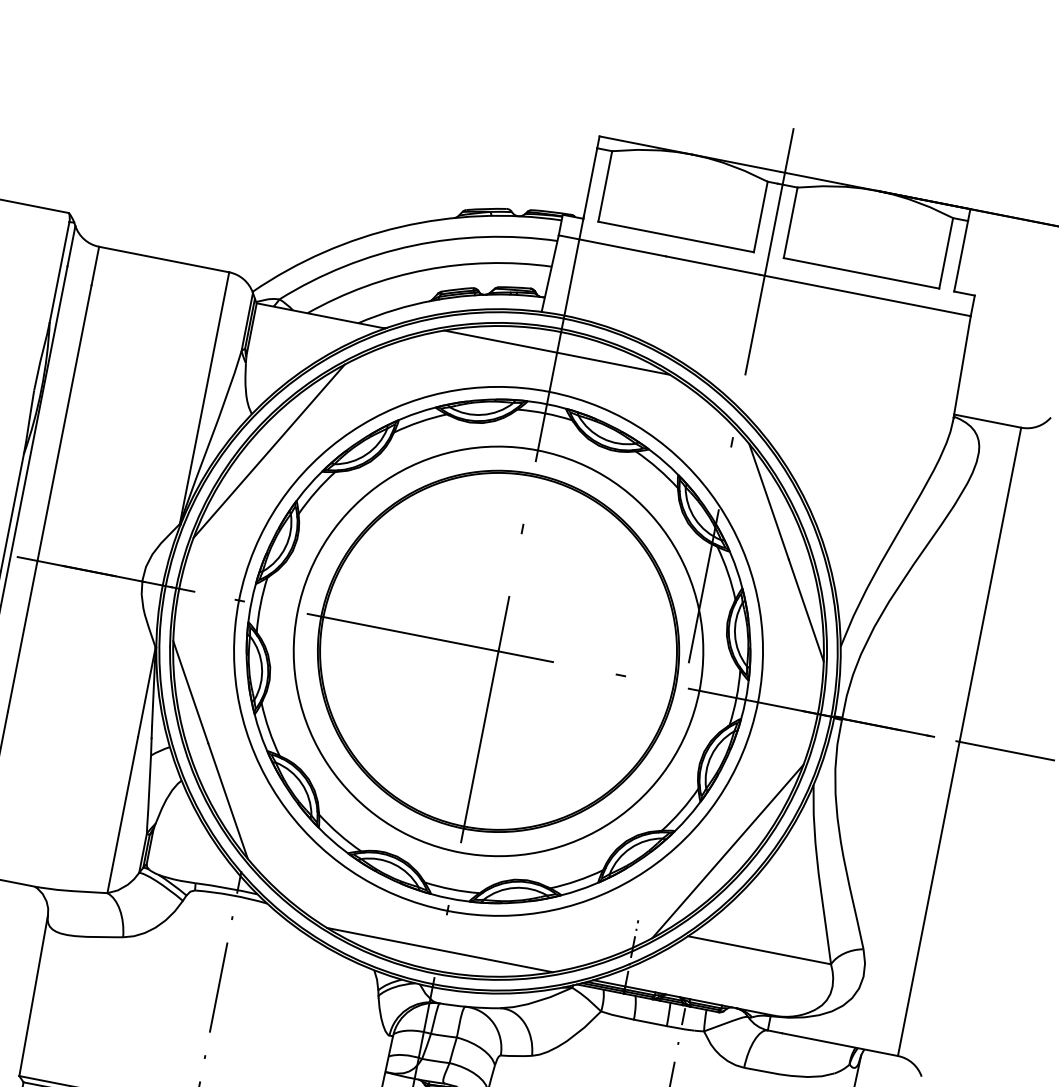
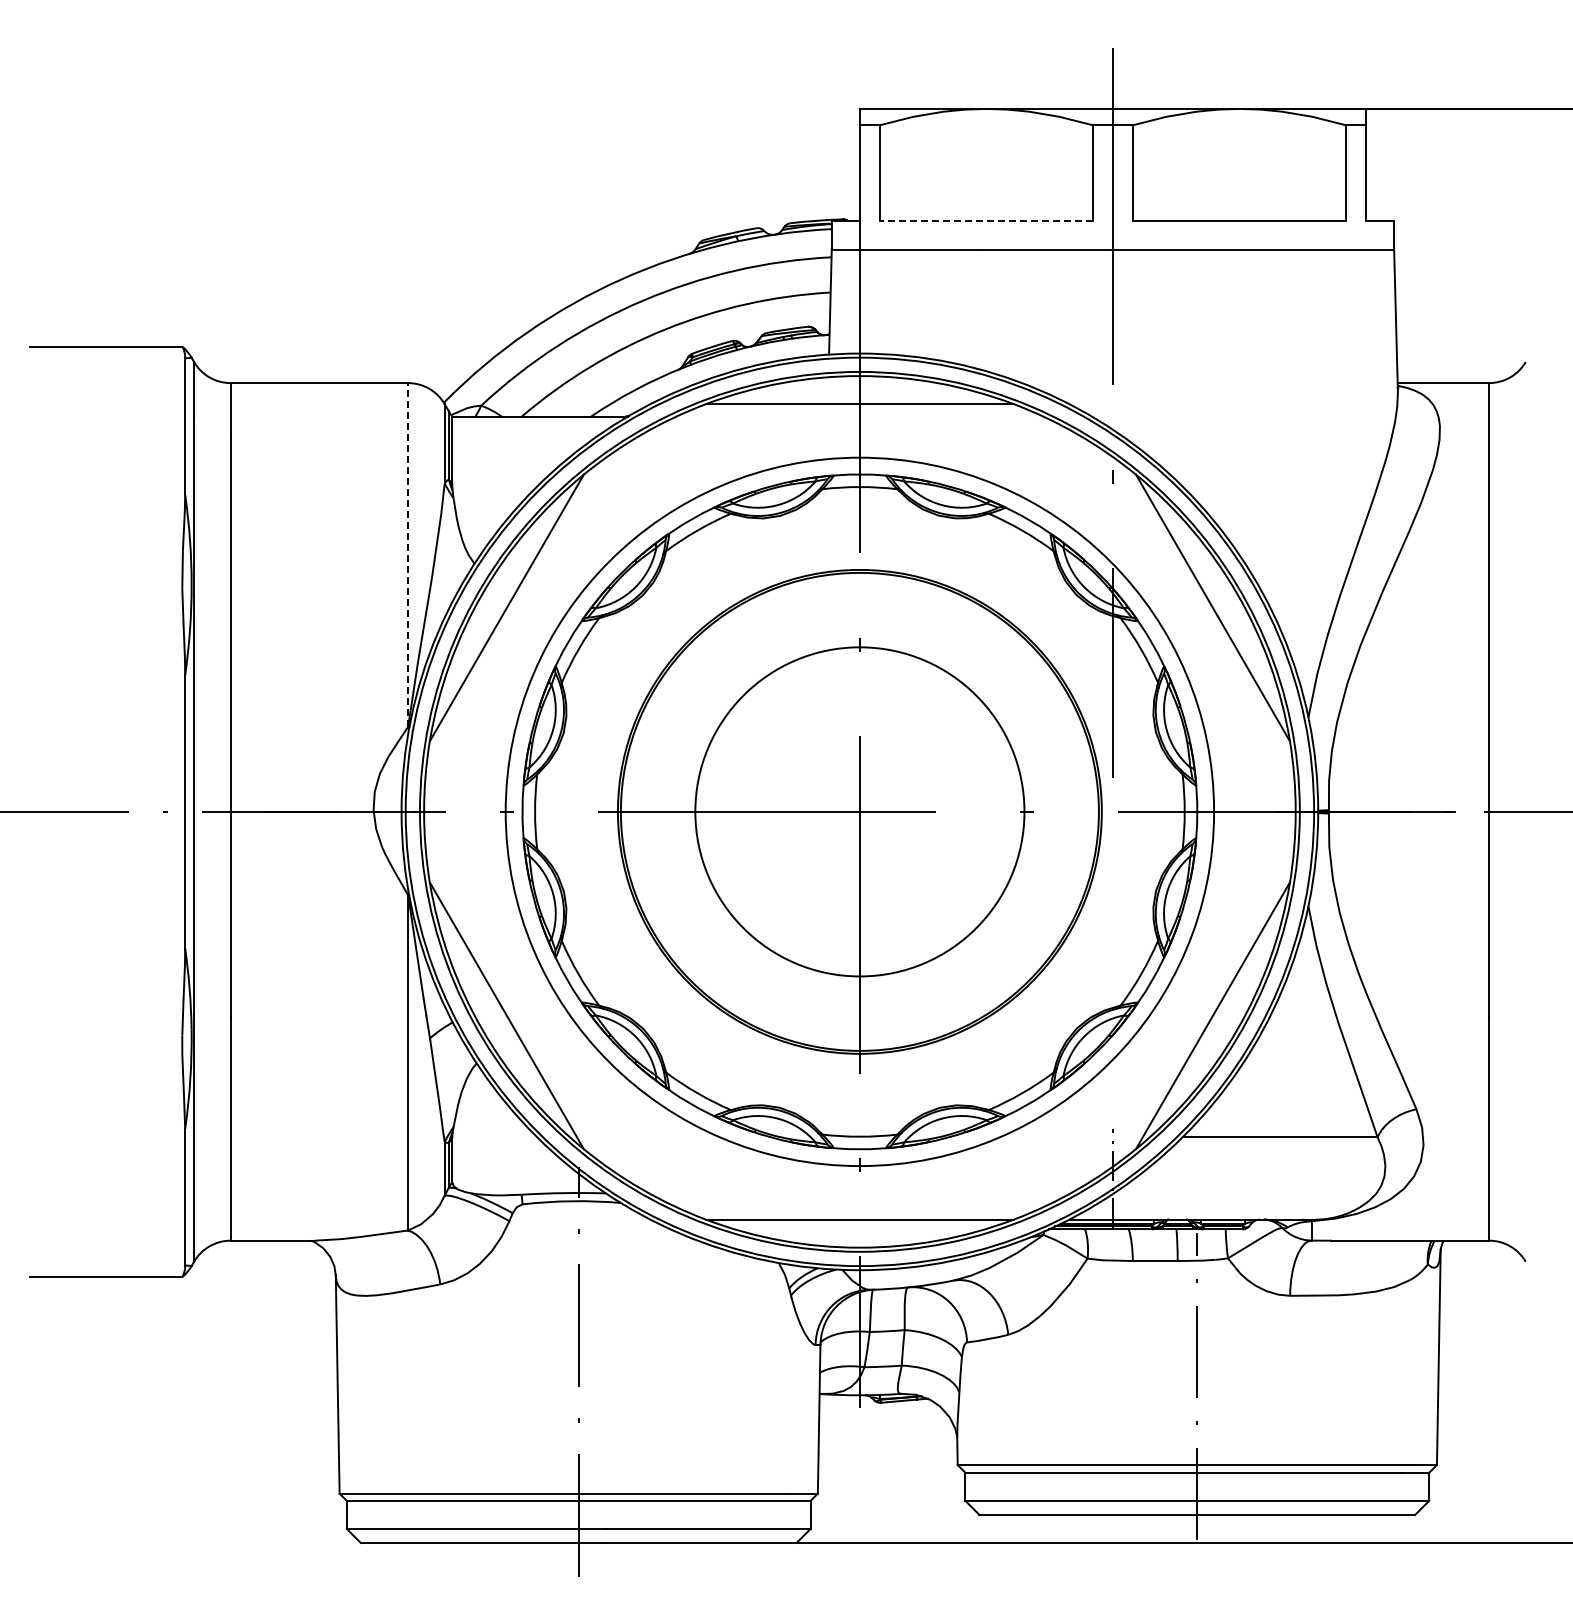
line: (675, 236) -> (985, 221), solid -> dashed
line: (204, 397) -> (408, 554), solid -> dashed
circle: (498, 651) -> (859, 811), size x0.6

